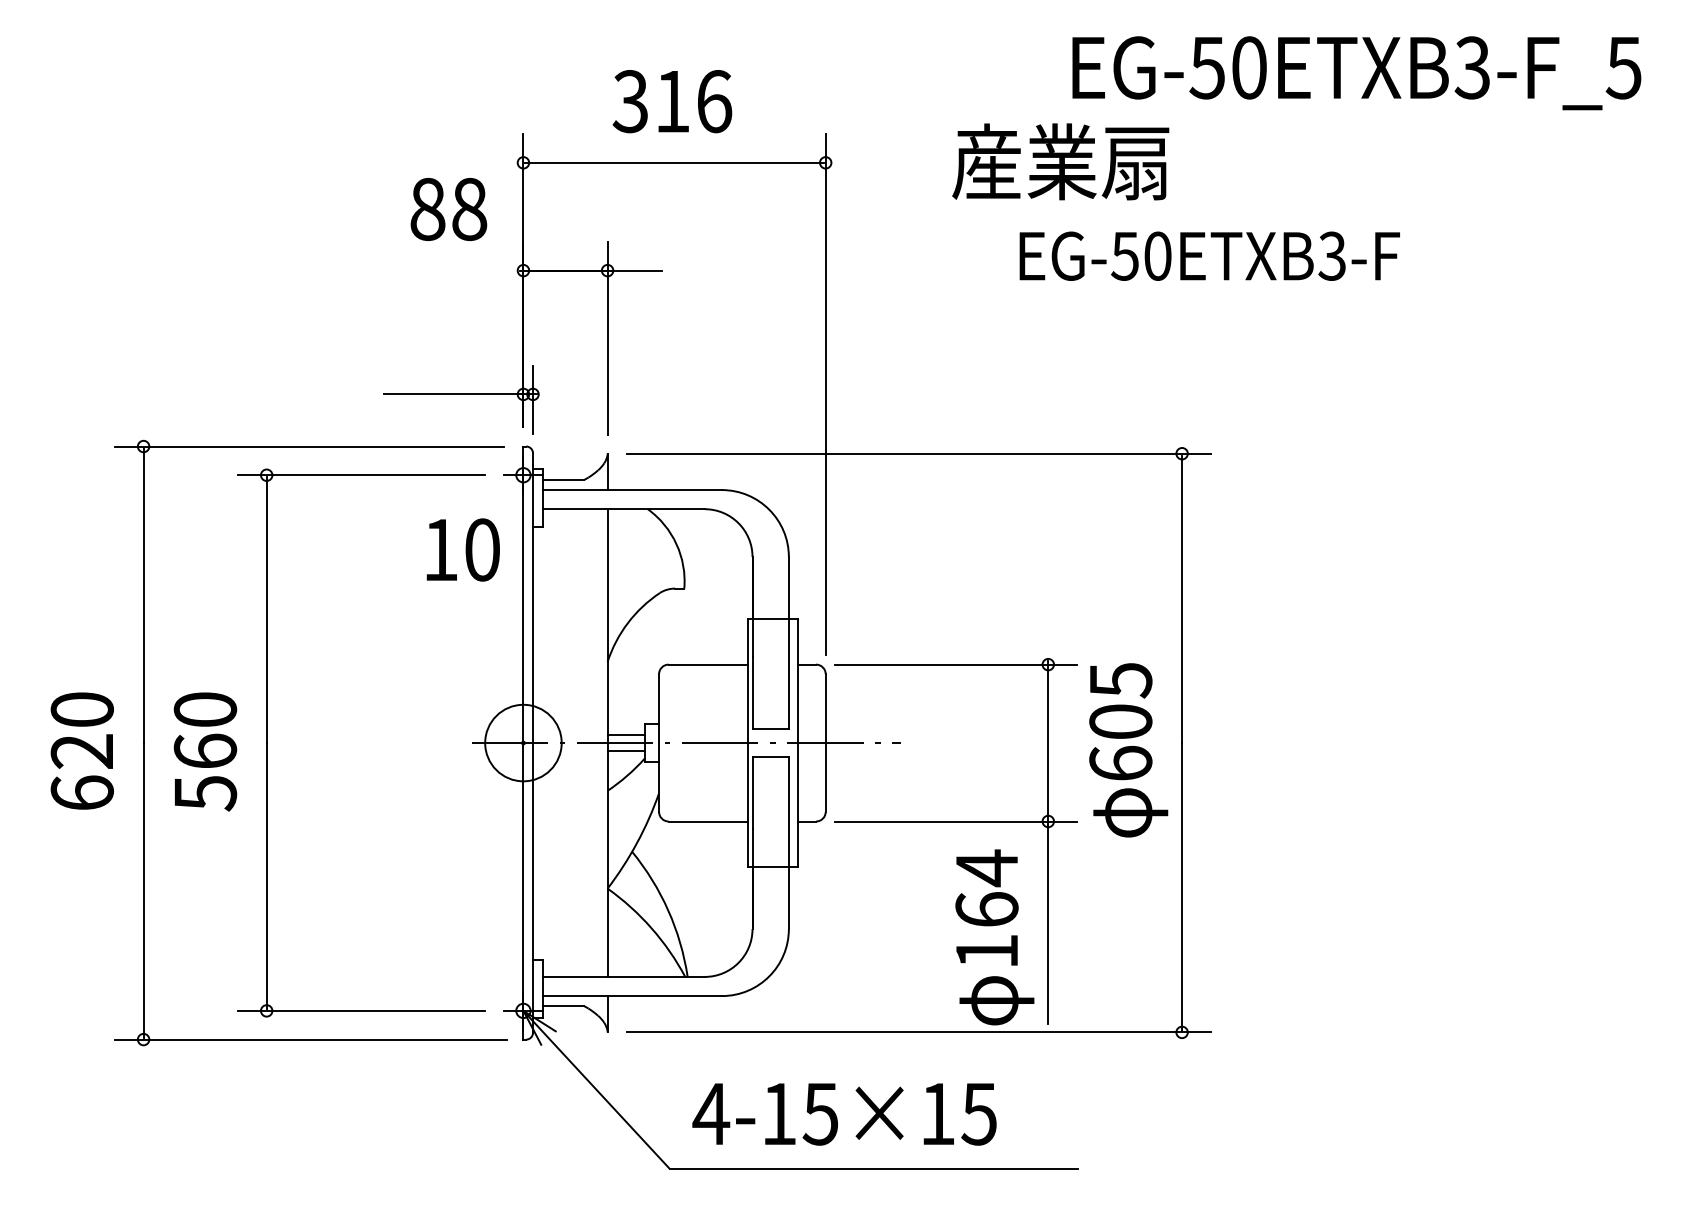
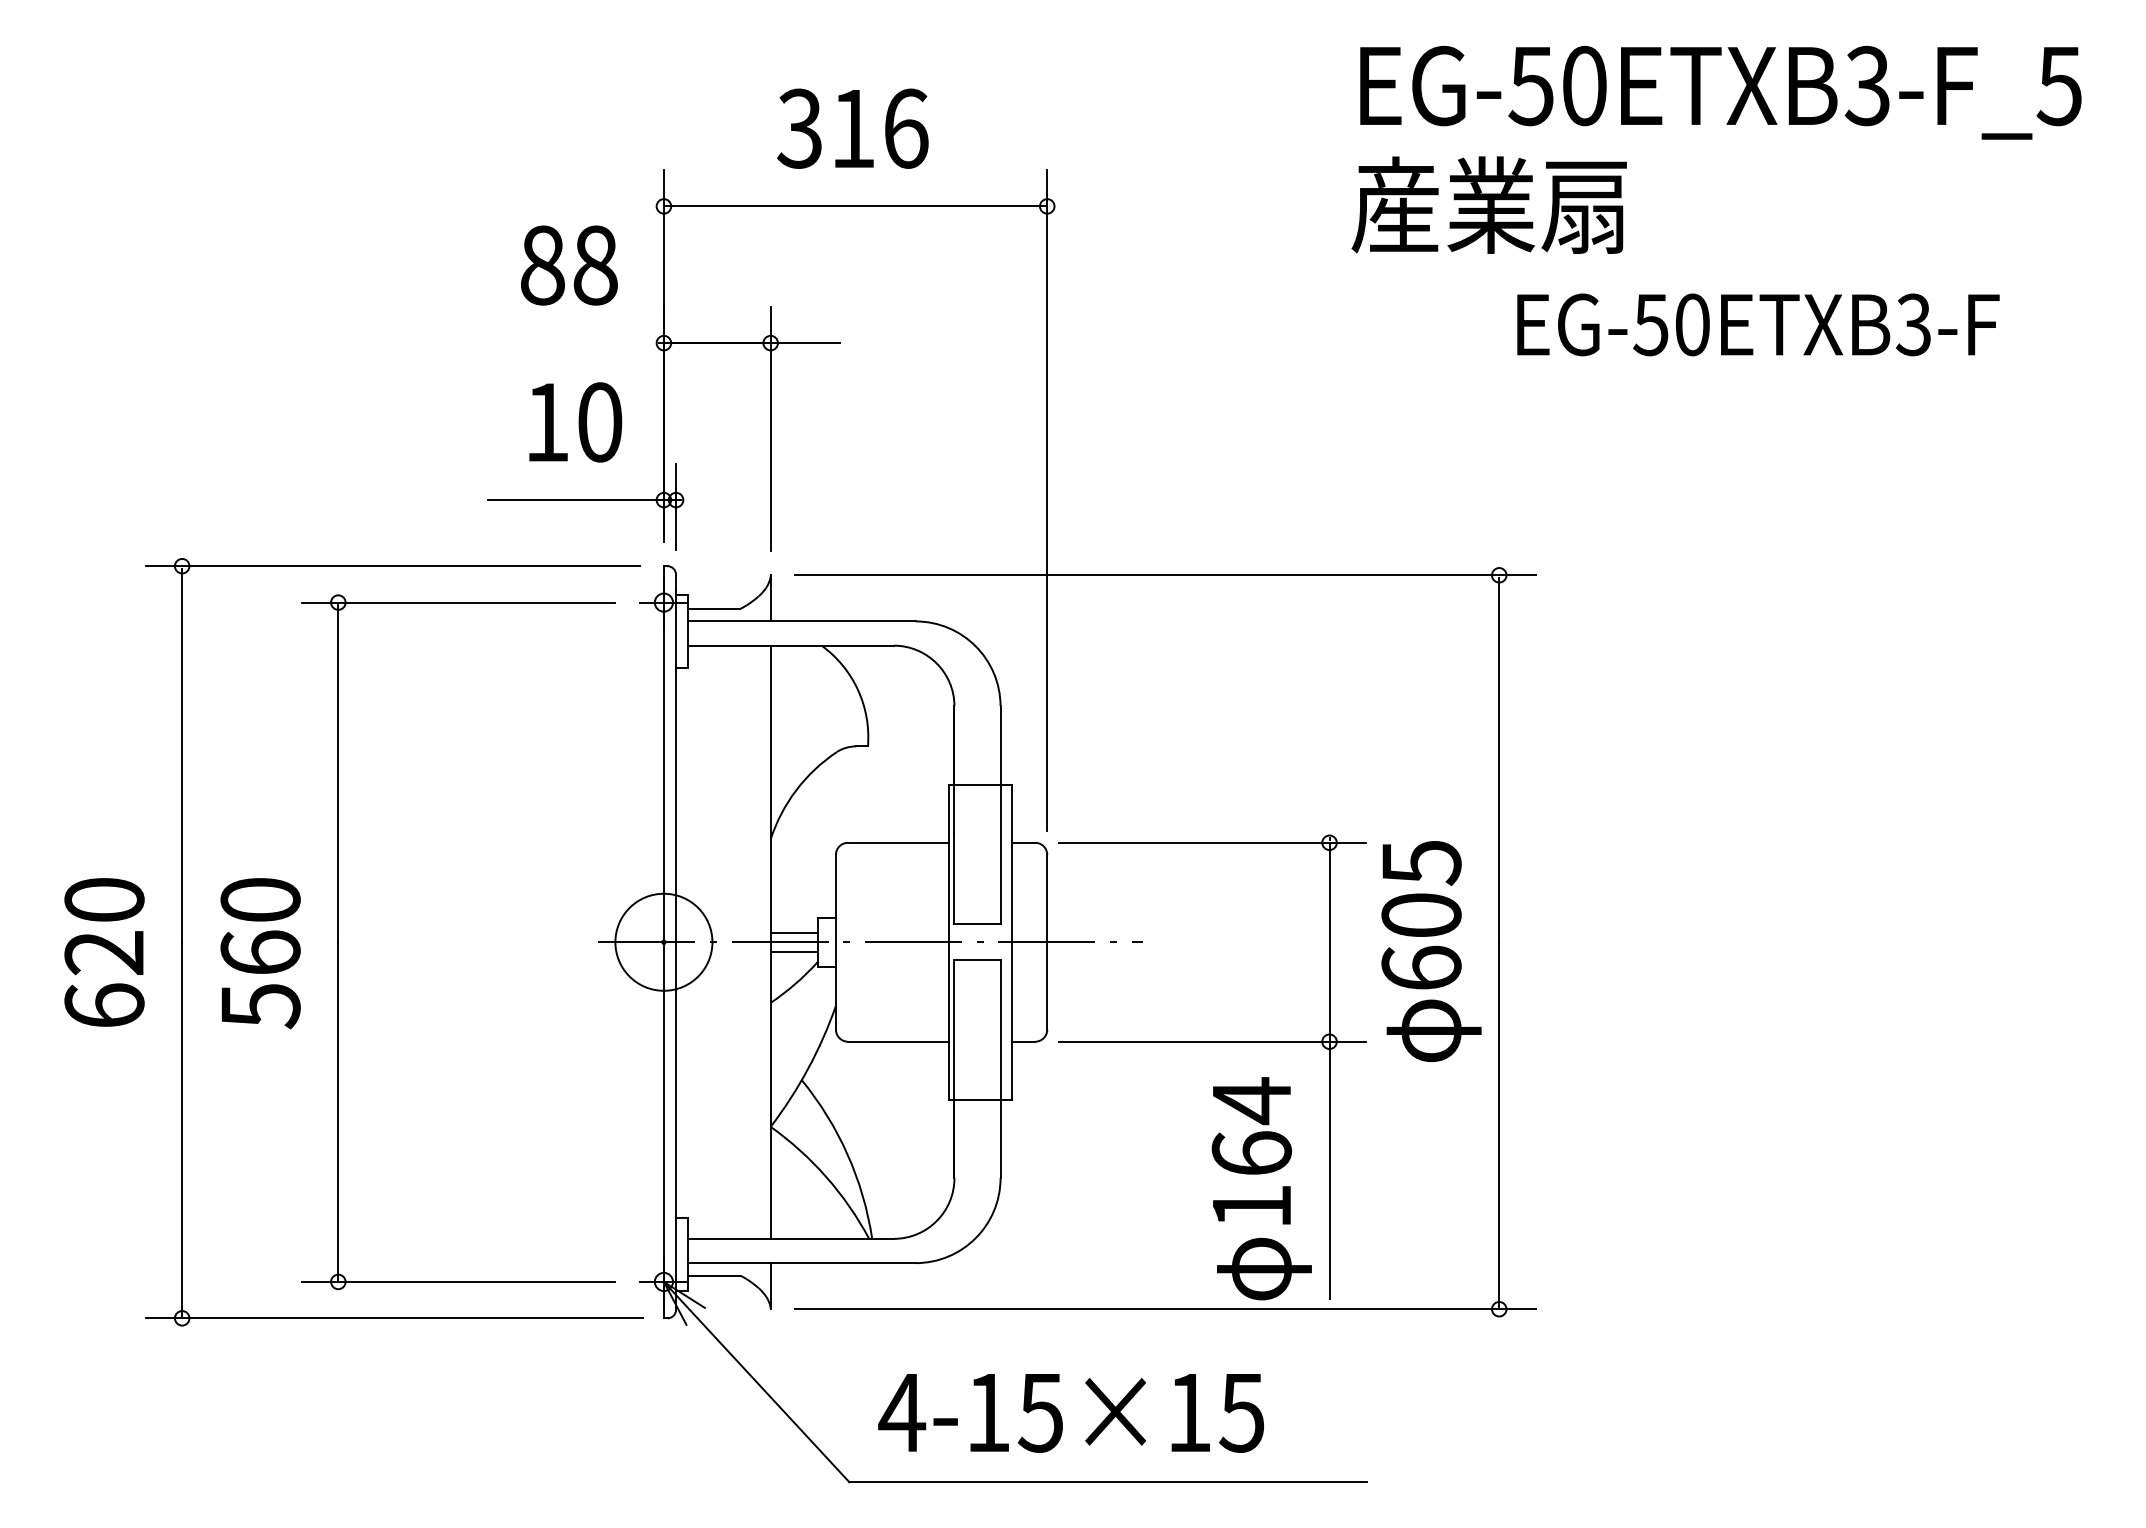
text: (1060, 161) -> (1488, 204), moved
text: (1209, 255) -> (1758, 324), moved
text: (463, 550) -> (575, 422), moved

